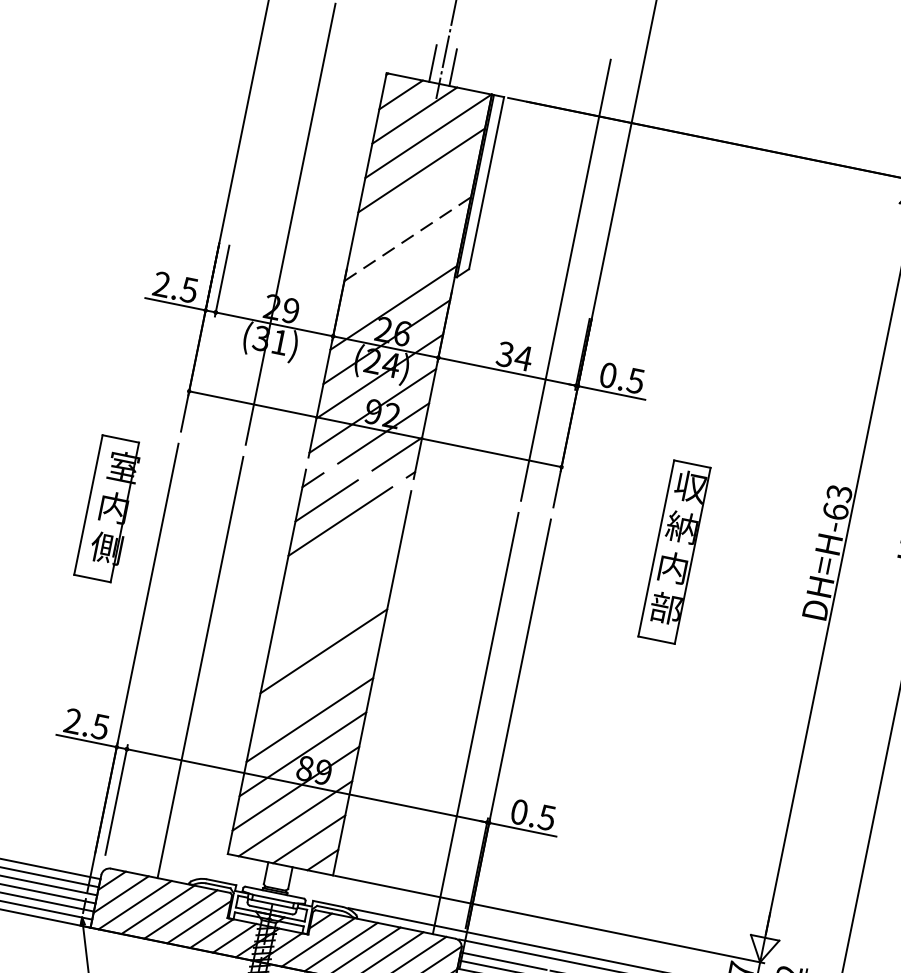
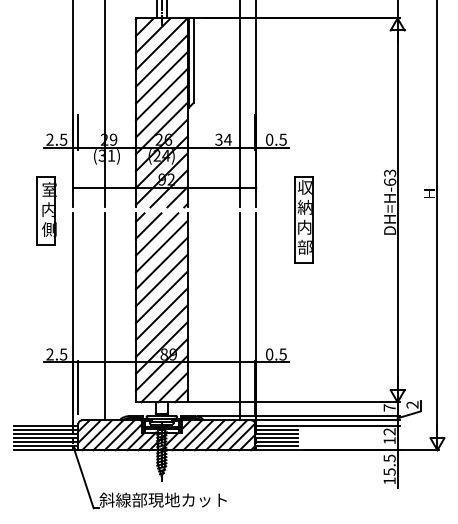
line: (414, 203) -> (161, 77), added
line: (407, 238) -> (161, 94), dashed -> solid
line: (400, 273) -> (161, 111), added
part: (108, 508) -> (46, 210), moved
line: (344, 547) -> (161, 246), added
part: (673, 551) -> (303, 219), moved
line: (337, 582) -> (161, 263), added
line: (330, 616) -> (161, 280), added
line: (316, 686) -> (161, 314), added

